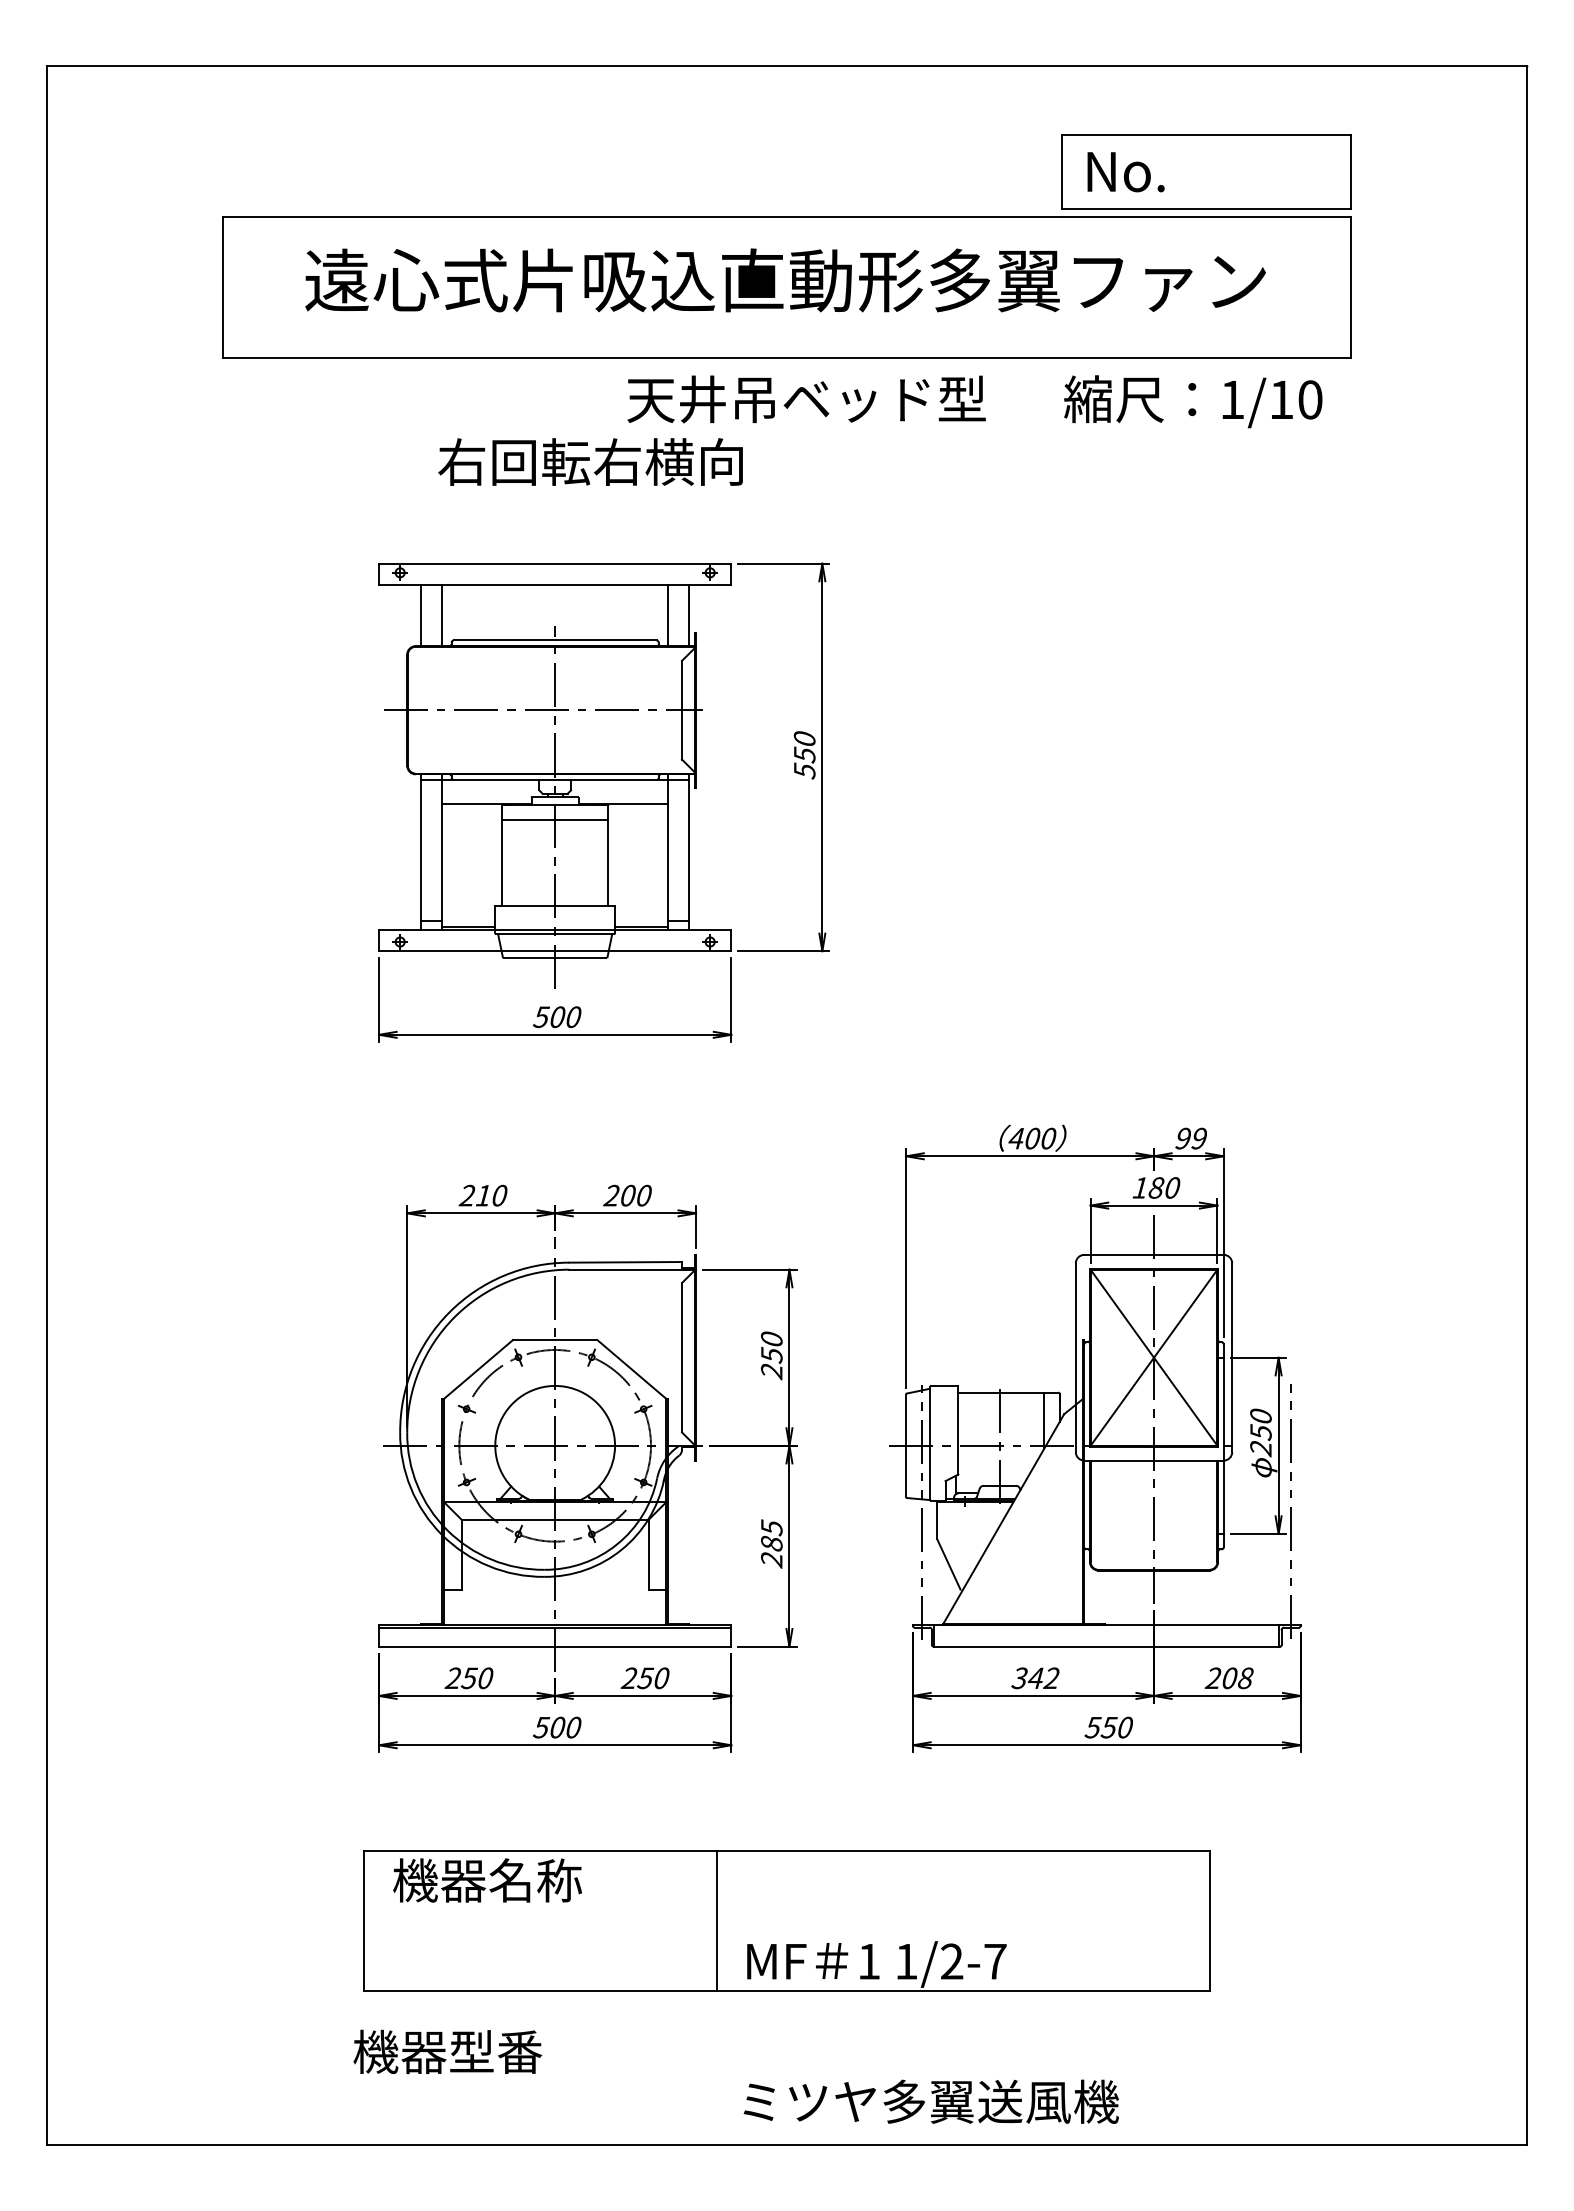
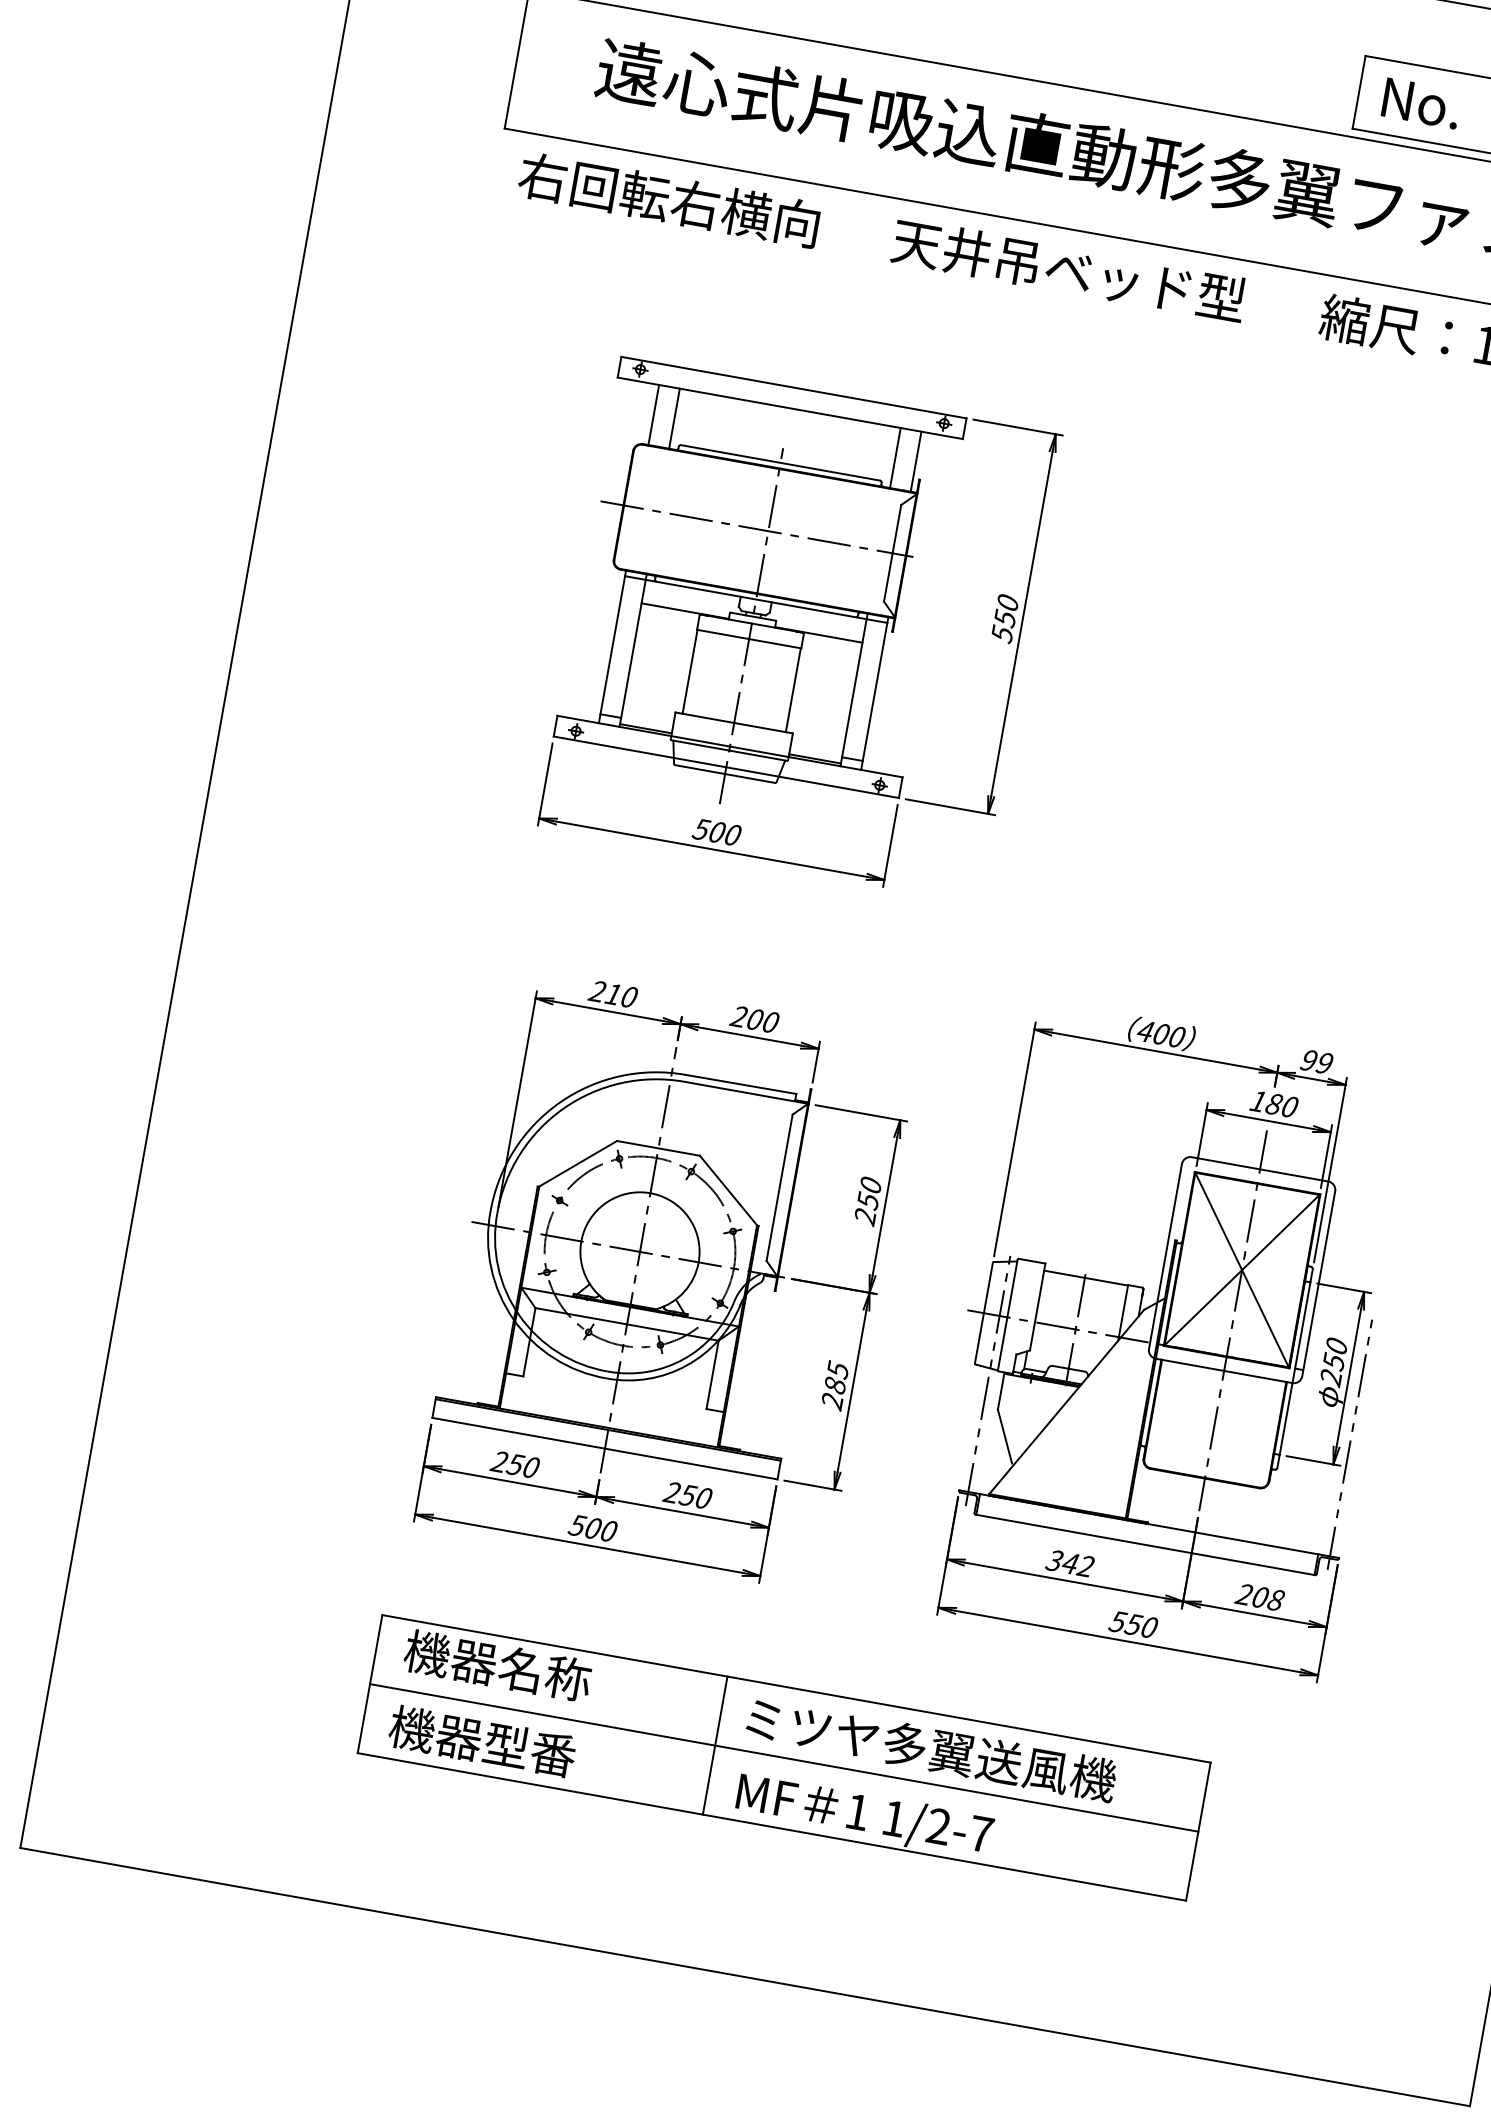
text: (590, 461) -> (669, 199), moved
line: (786, 1920) -> (783, 1757), added
text: (447, 2051) -> (482, 1741), moved
text: (930, 2101) -> (930, 1749), moved

